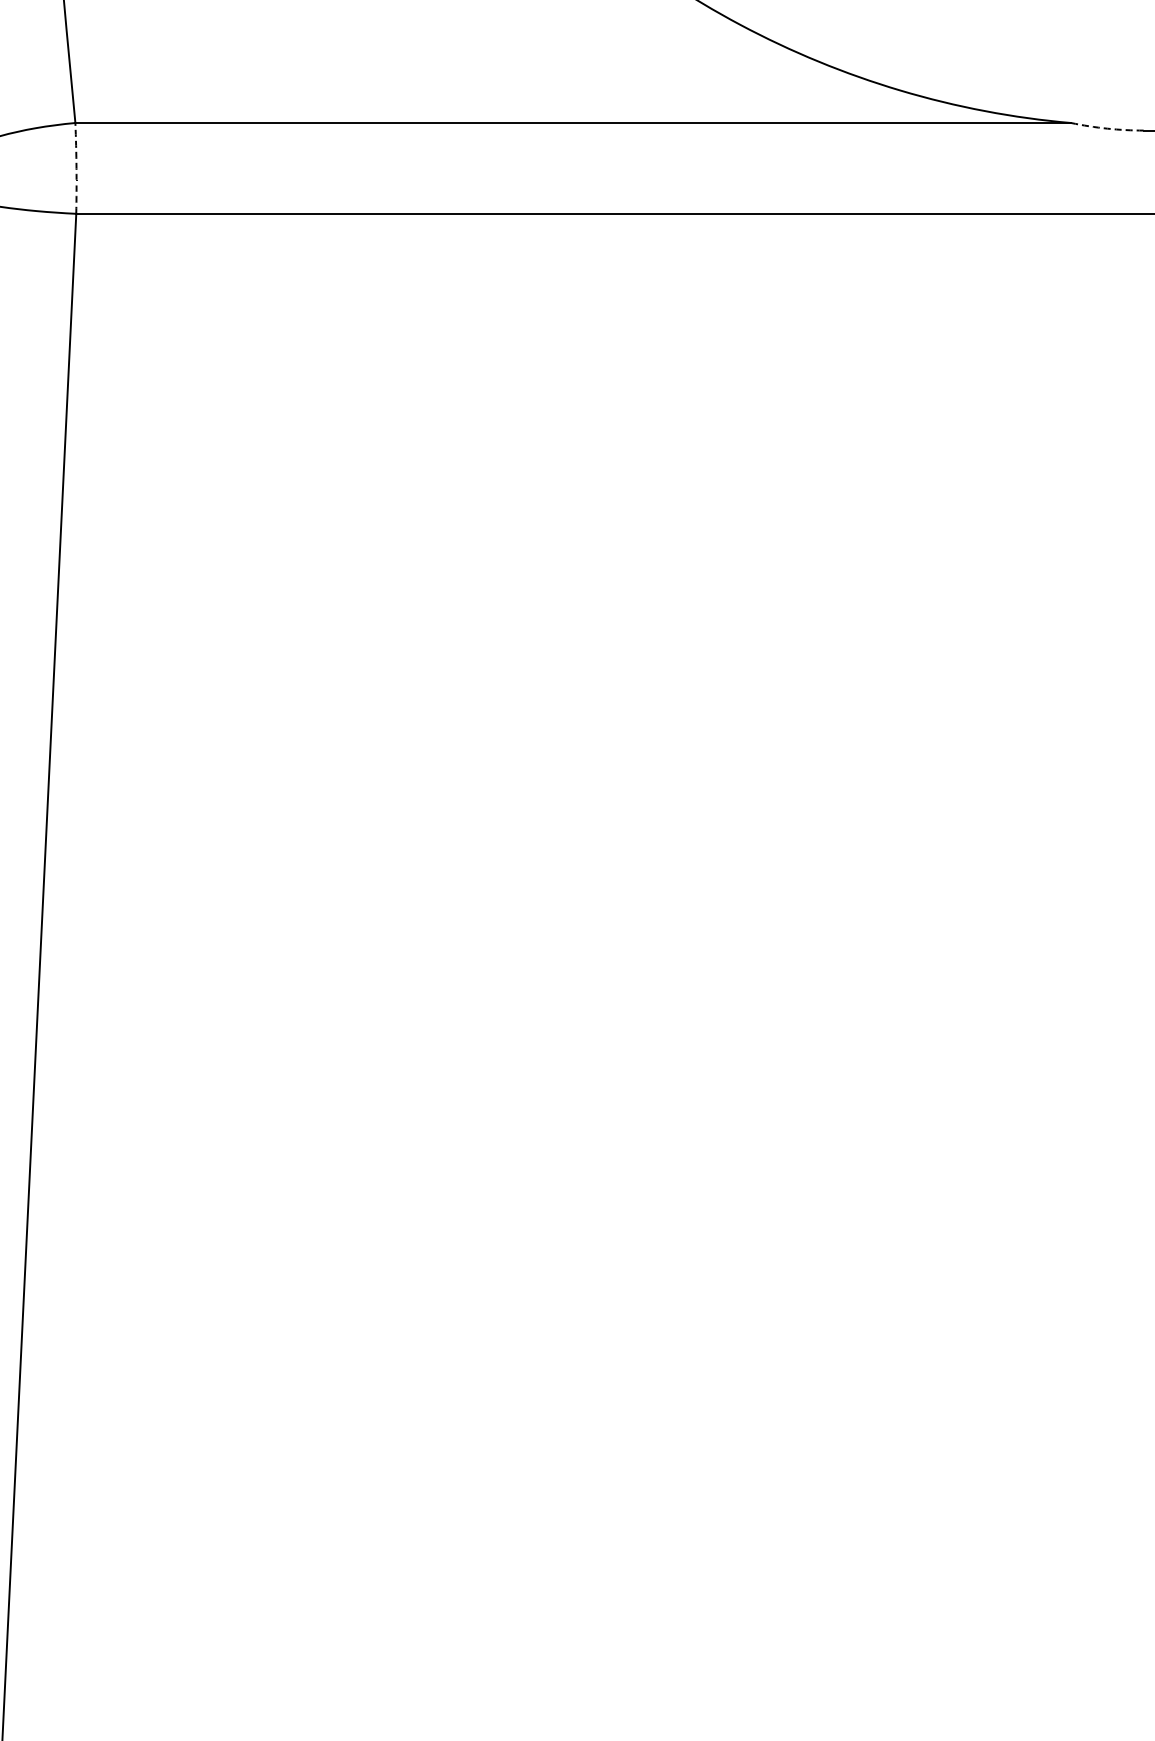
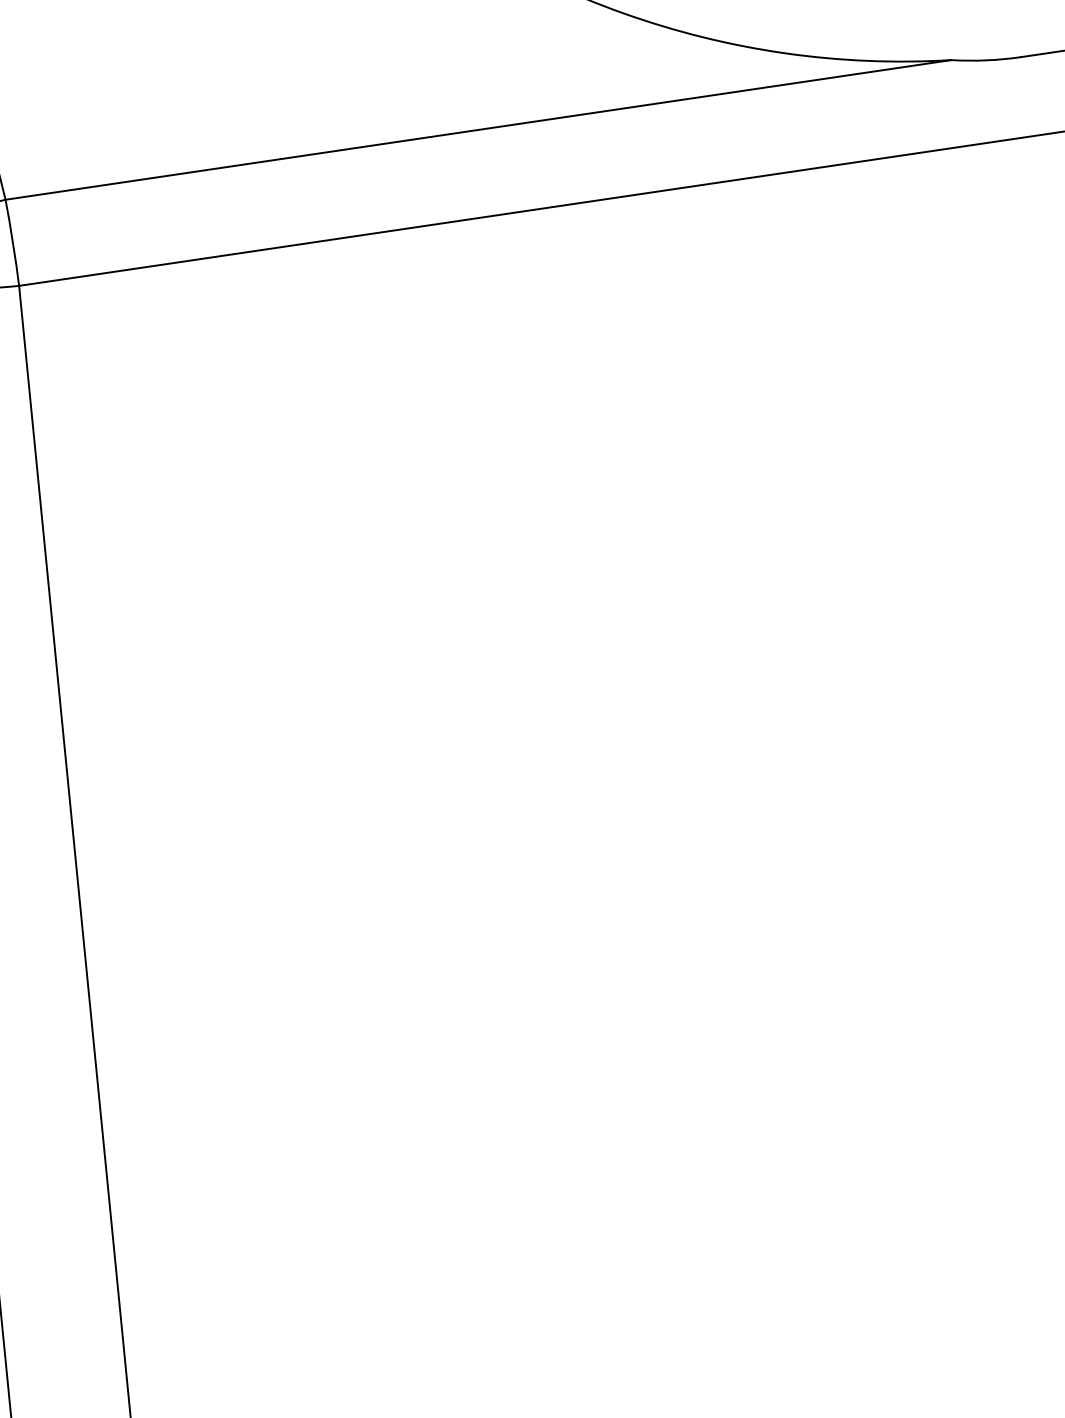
arc: (1107, 128) -> (986, 60), dashed -> solid
arc: (76, 168) -> (12, 242), dashed -> solid

